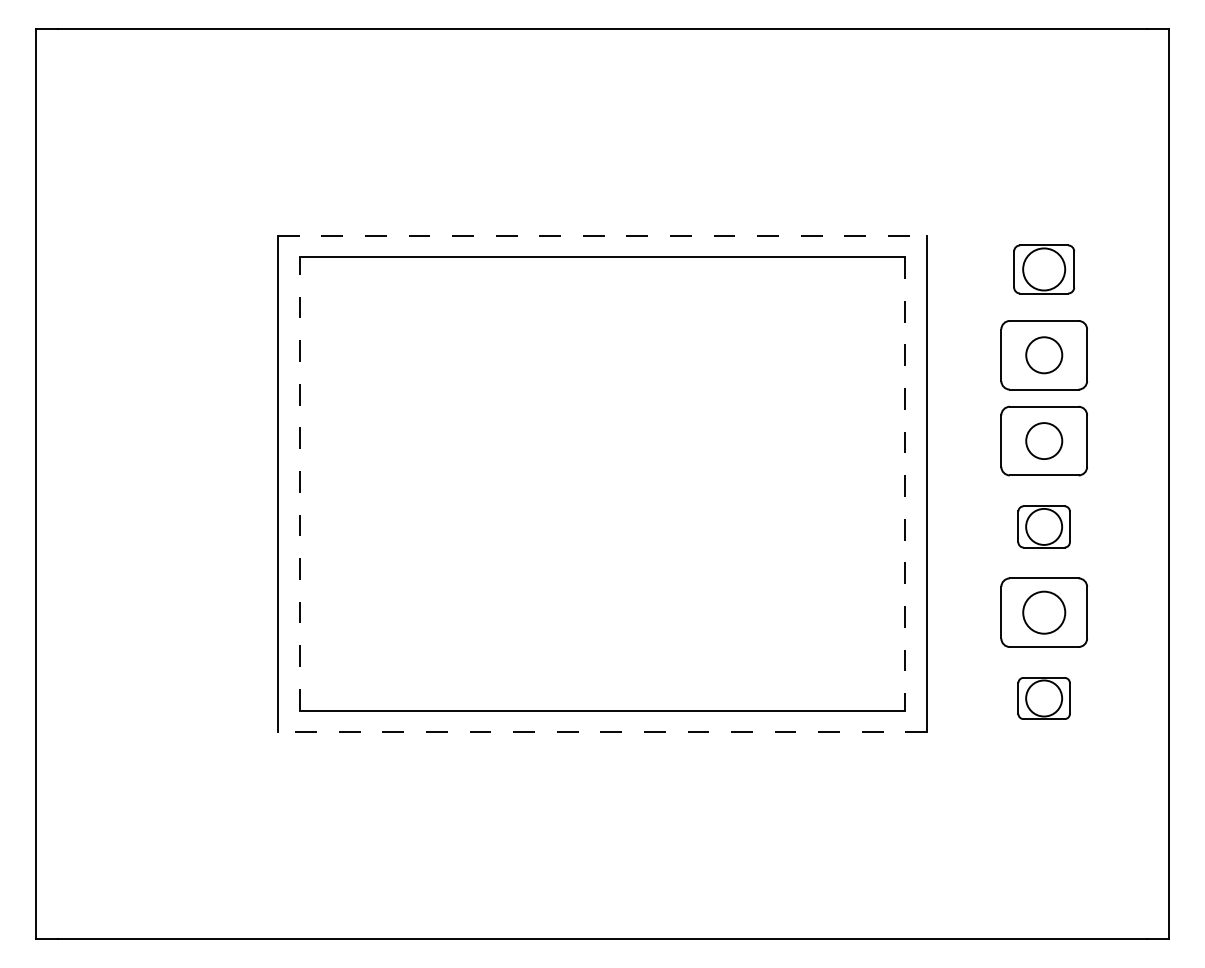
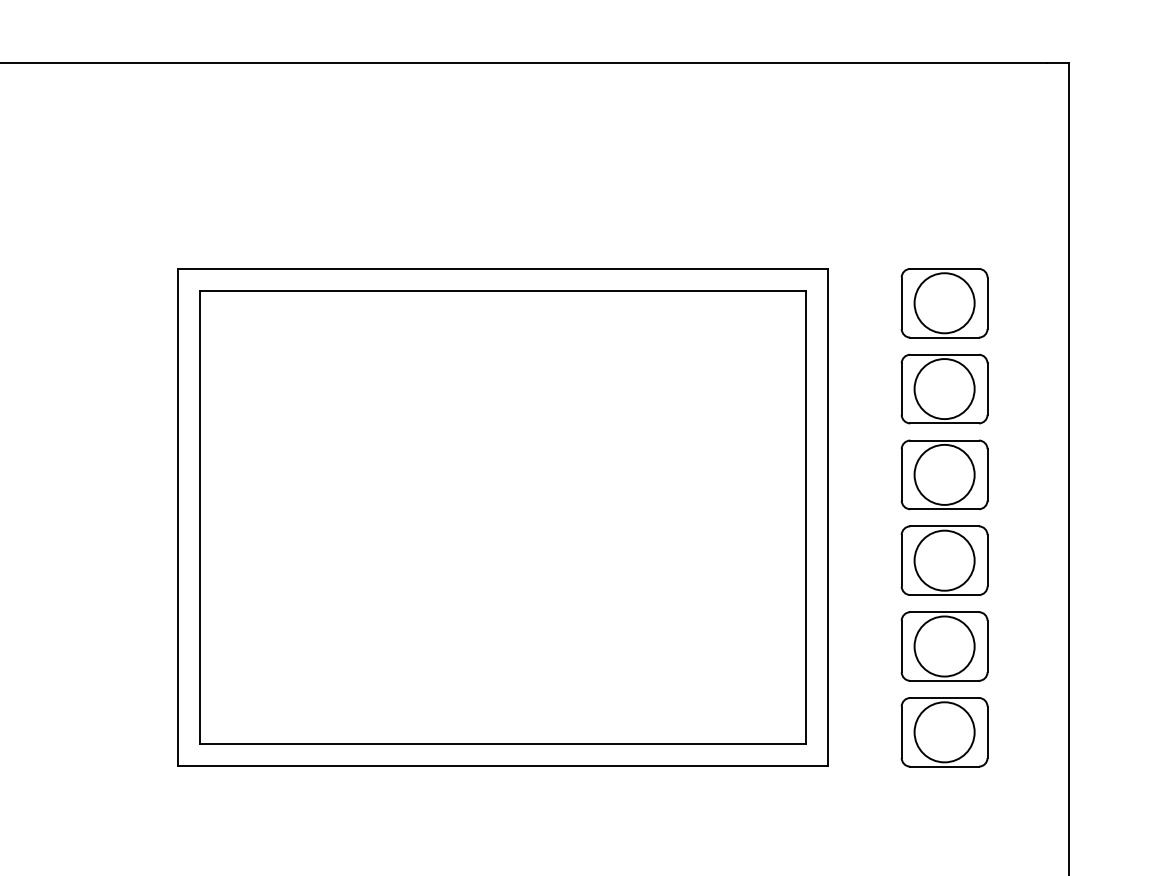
line: (602, 235) -> (502, 269), dashed -> solid
part: (1043, 269) -> (943, 303), size x1.43
circle: (1044, 355) -> (944, 389), size x1.67
circle: (1044, 441) -> (944, 475), size x1.67
line: (299, 484) -> (199, 518), dashed -> solid
line: (905, 484) -> (805, 518), dashed -> solid
part: (1043, 526) -> (943, 560), size x1.67
circle: (1044, 612) -> (944, 646), size x1.43
part: (1043, 698) -> (943, 732), size x1.67
line: (602, 732) -> (502, 766), dashed -> solid

